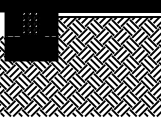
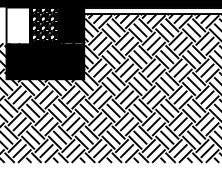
fill: (13, 24) -> (18, 25), removed

